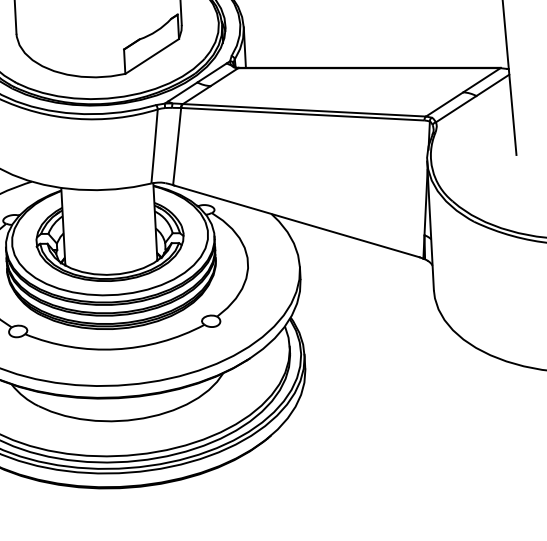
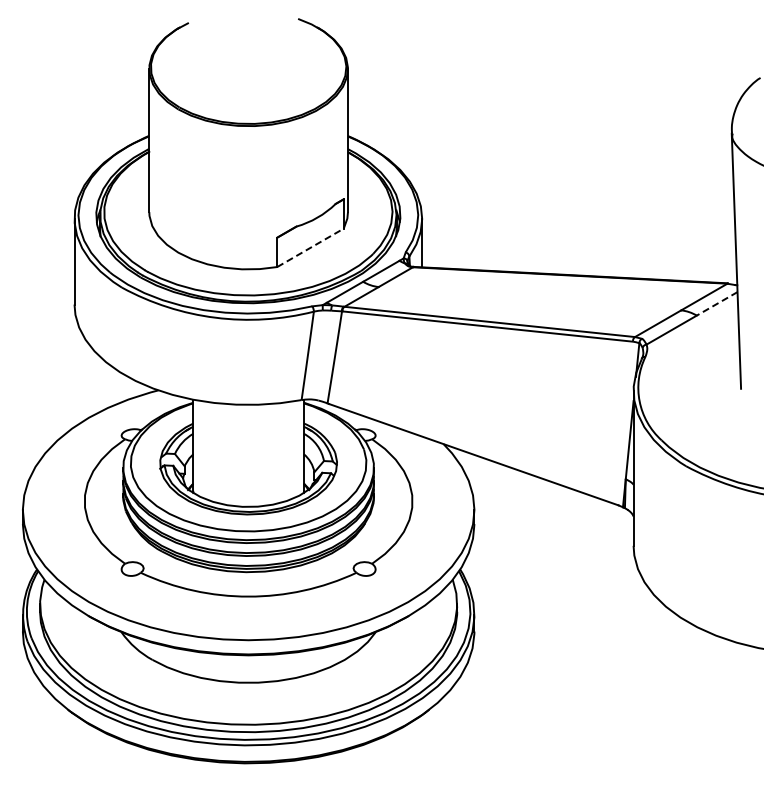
line: (152, 56) -> (310, 247), solid -> dashed
line: (493, 85) -> (717, 303), solid -> dashed

